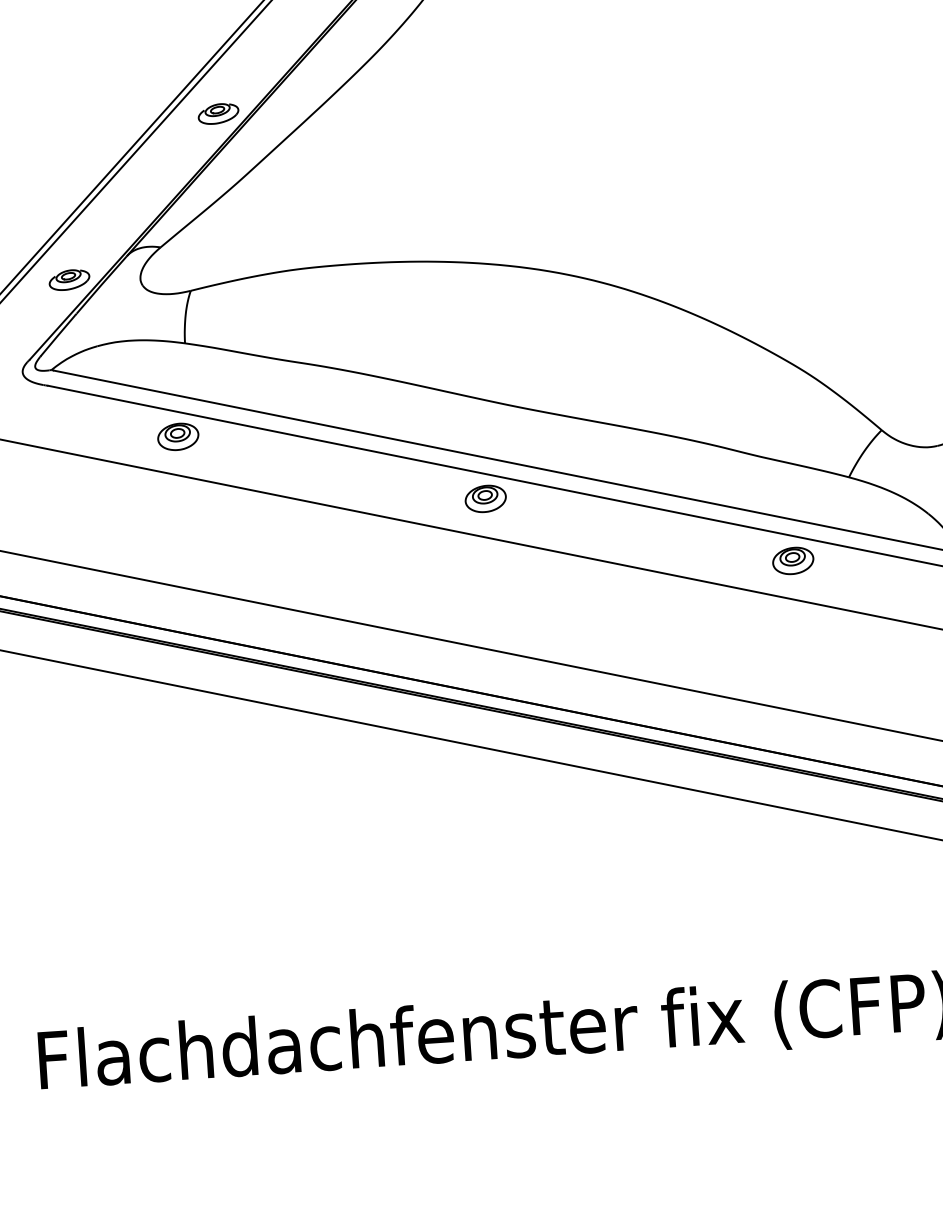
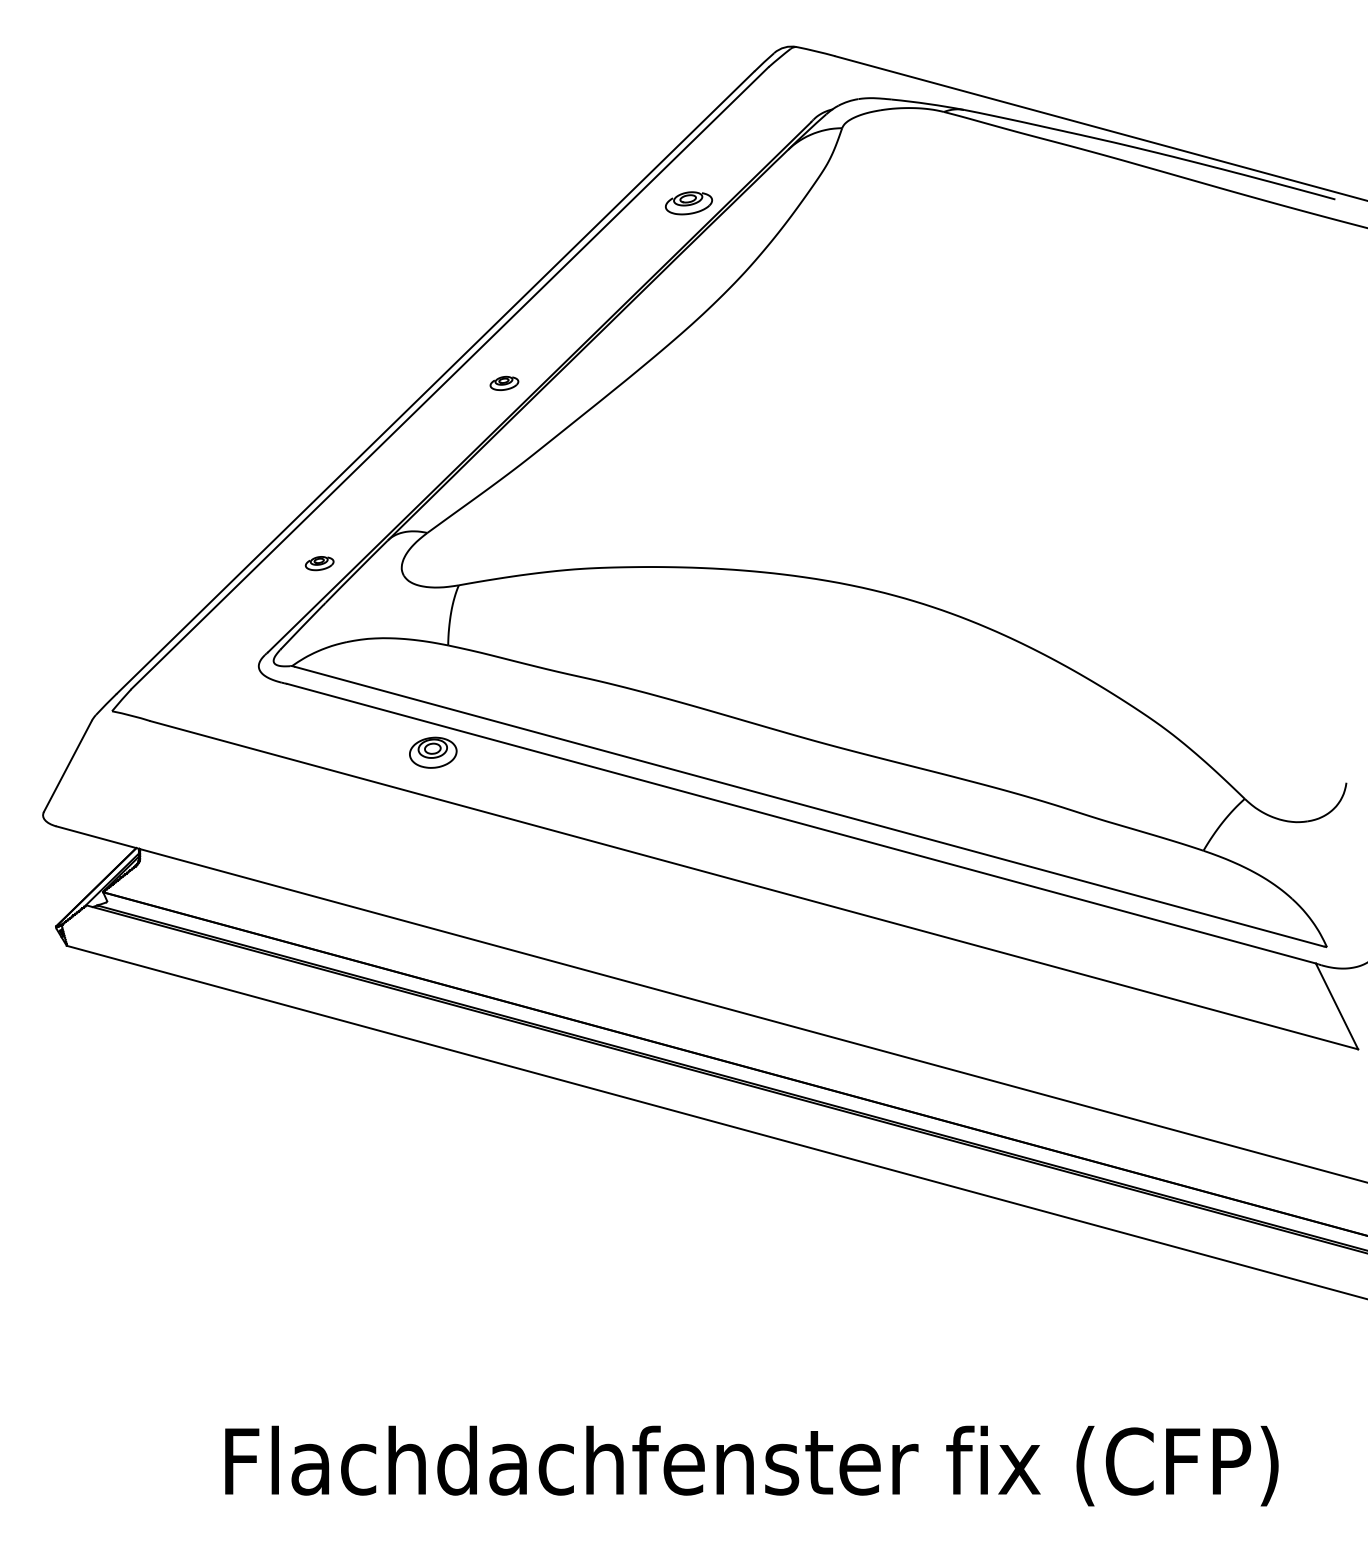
part: (218, 113) -> (504, 383), size x0.6
part: (69, 279) -> (319, 563), size x0.6
part: (485, 498) -> (782, 847), removed
part: (792, 560) -> (1132, 942), removed

